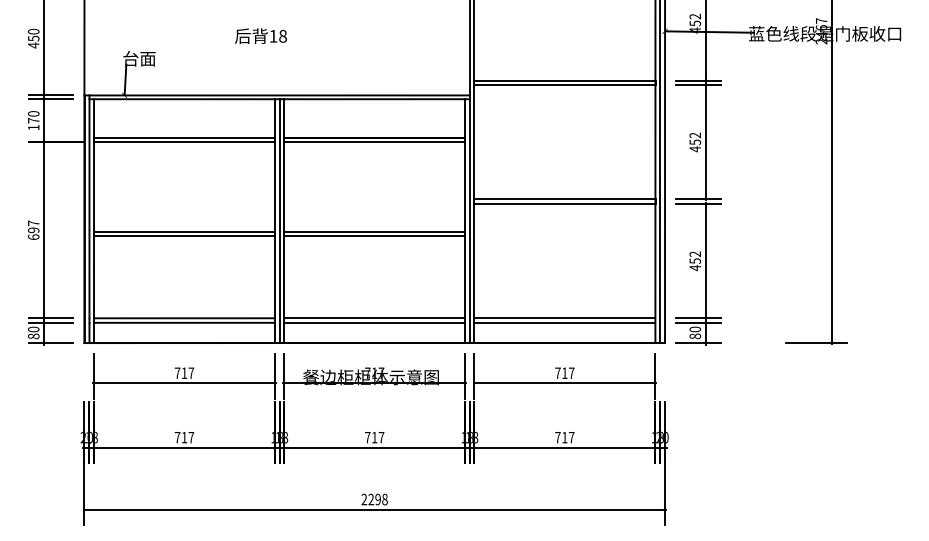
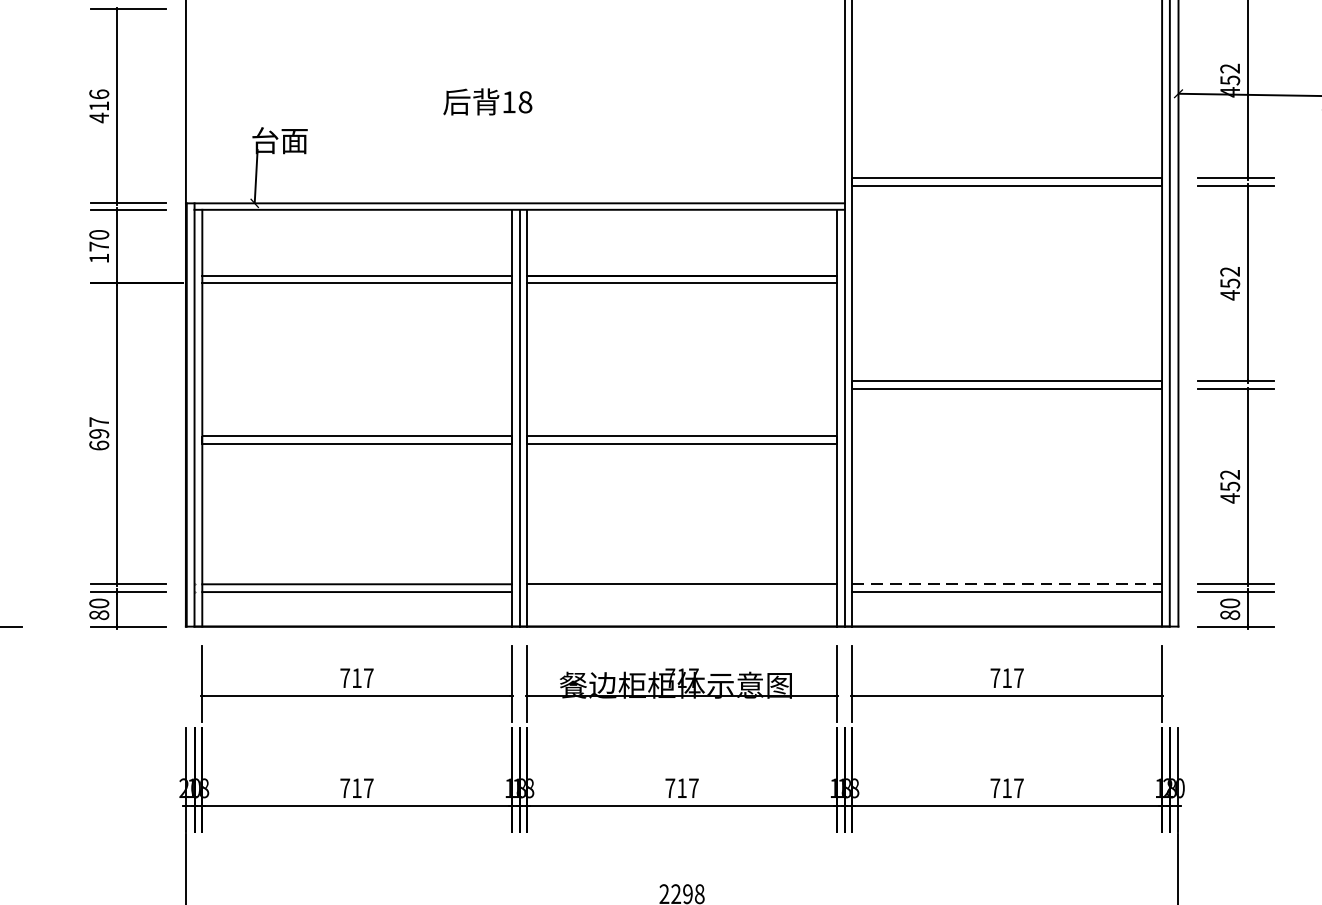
text: (33, 34) -> (98, 99), 450 -> 416
line: (564, 318) -> (1006, 584), solid -> dashed
line: (374, 322) -> (681, 591), removed

